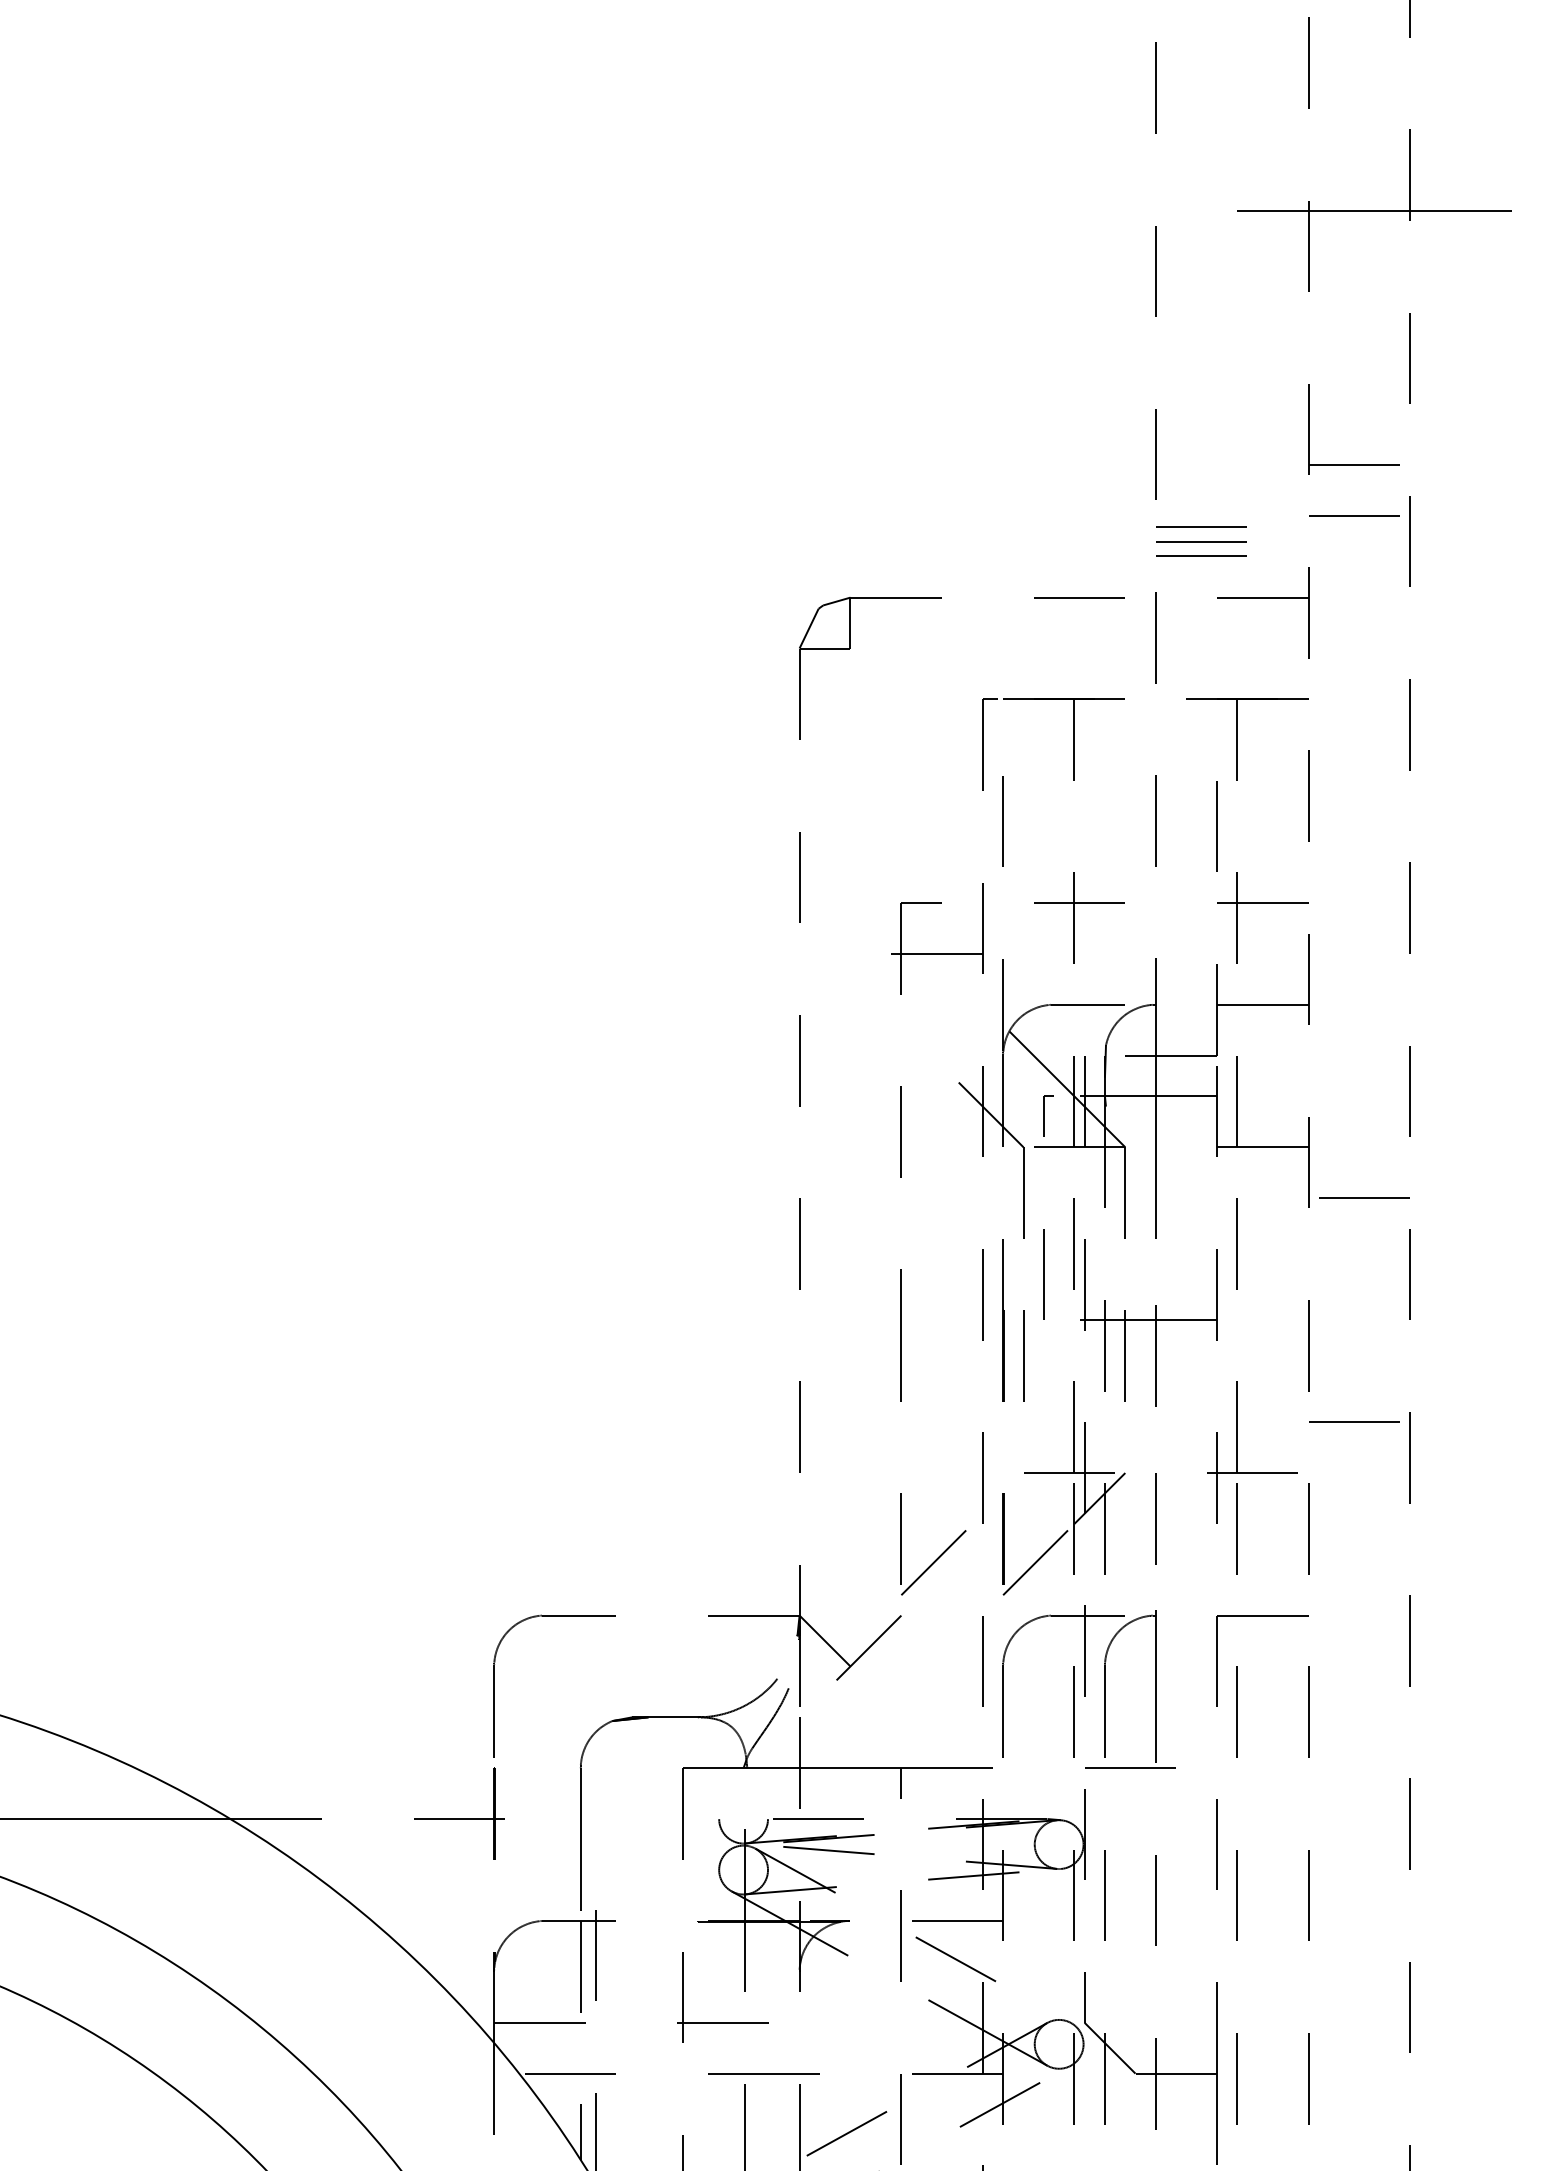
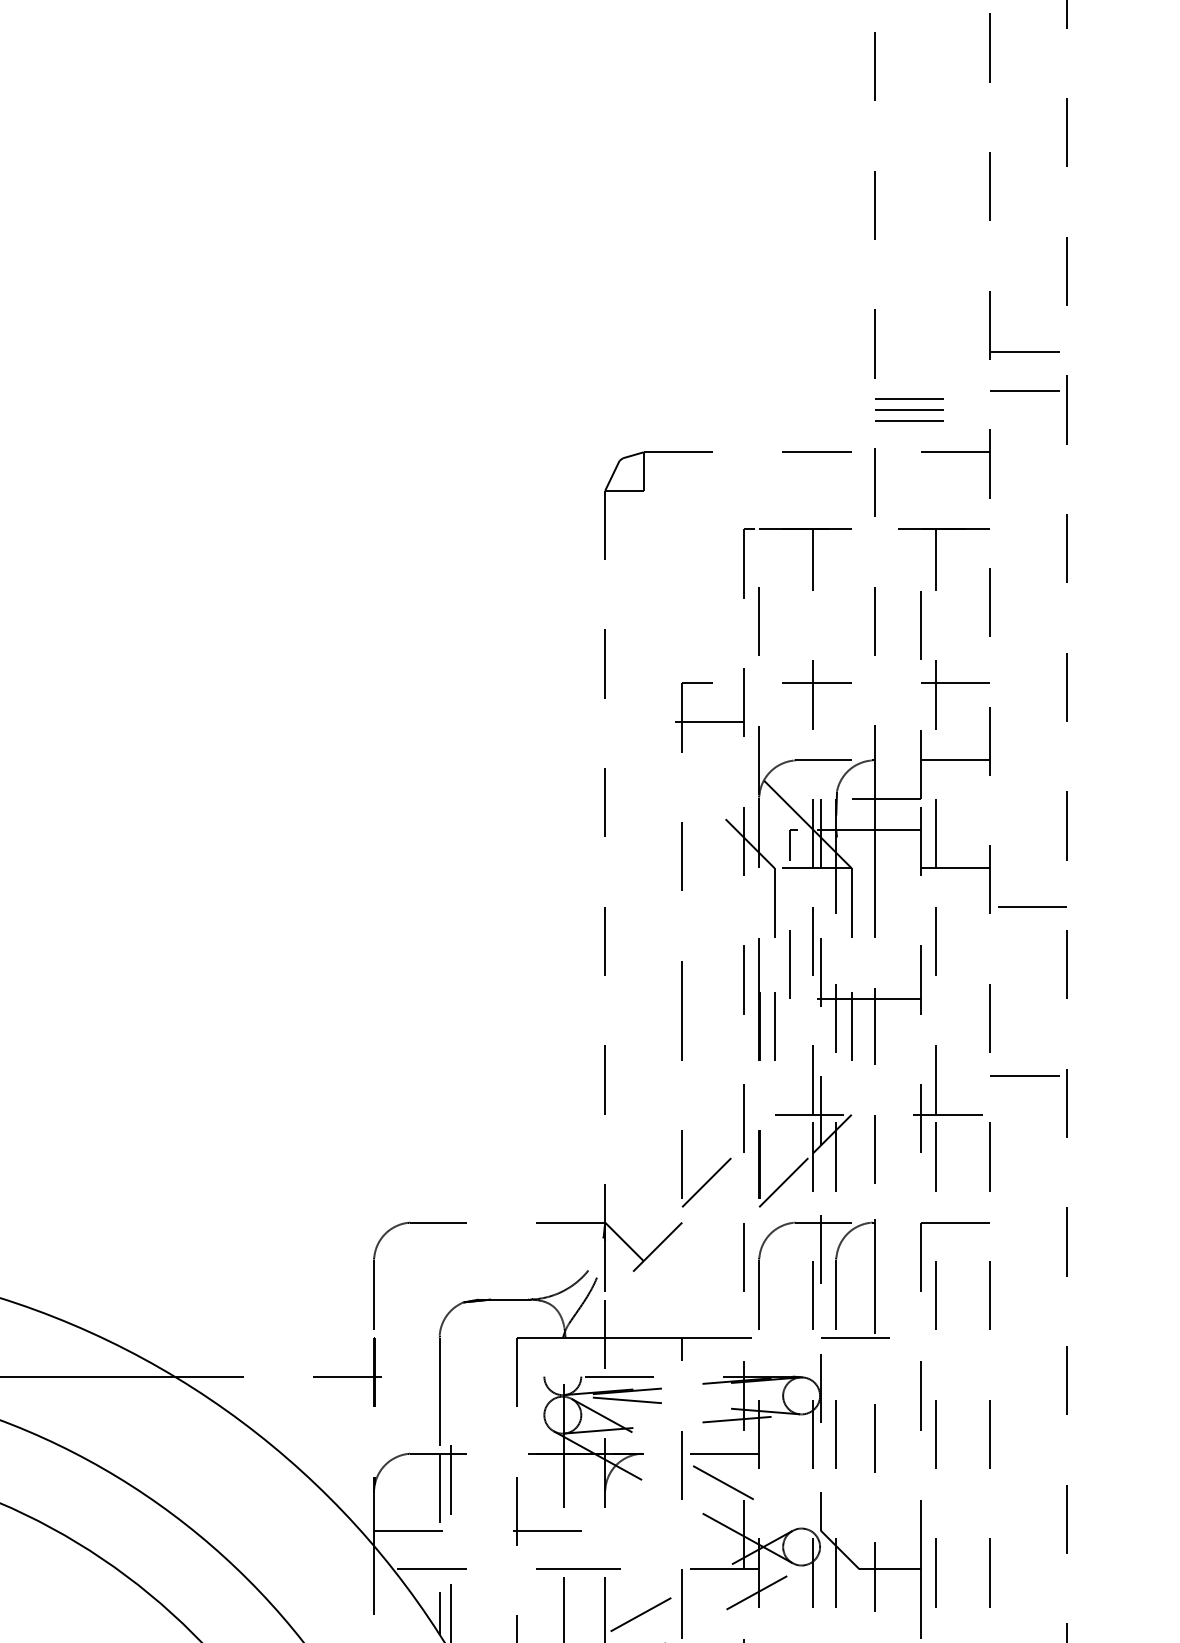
line: (1359, 210) -> (1028, 159), removed

